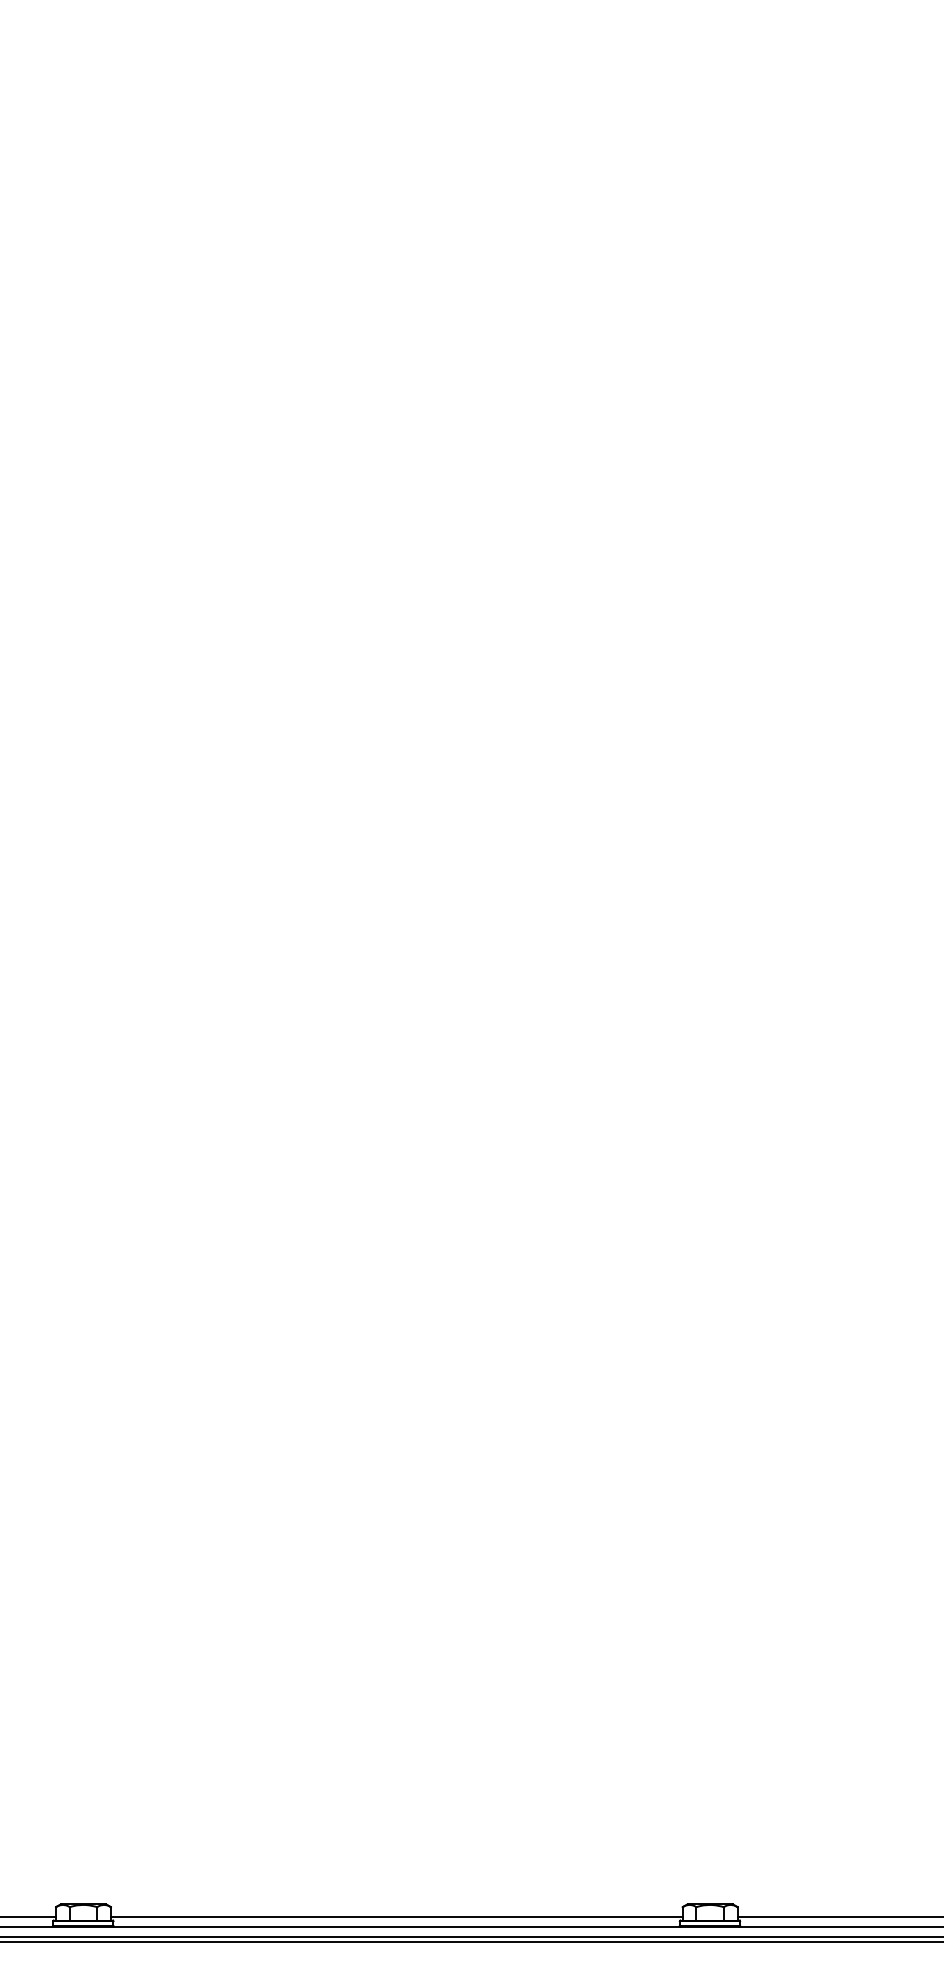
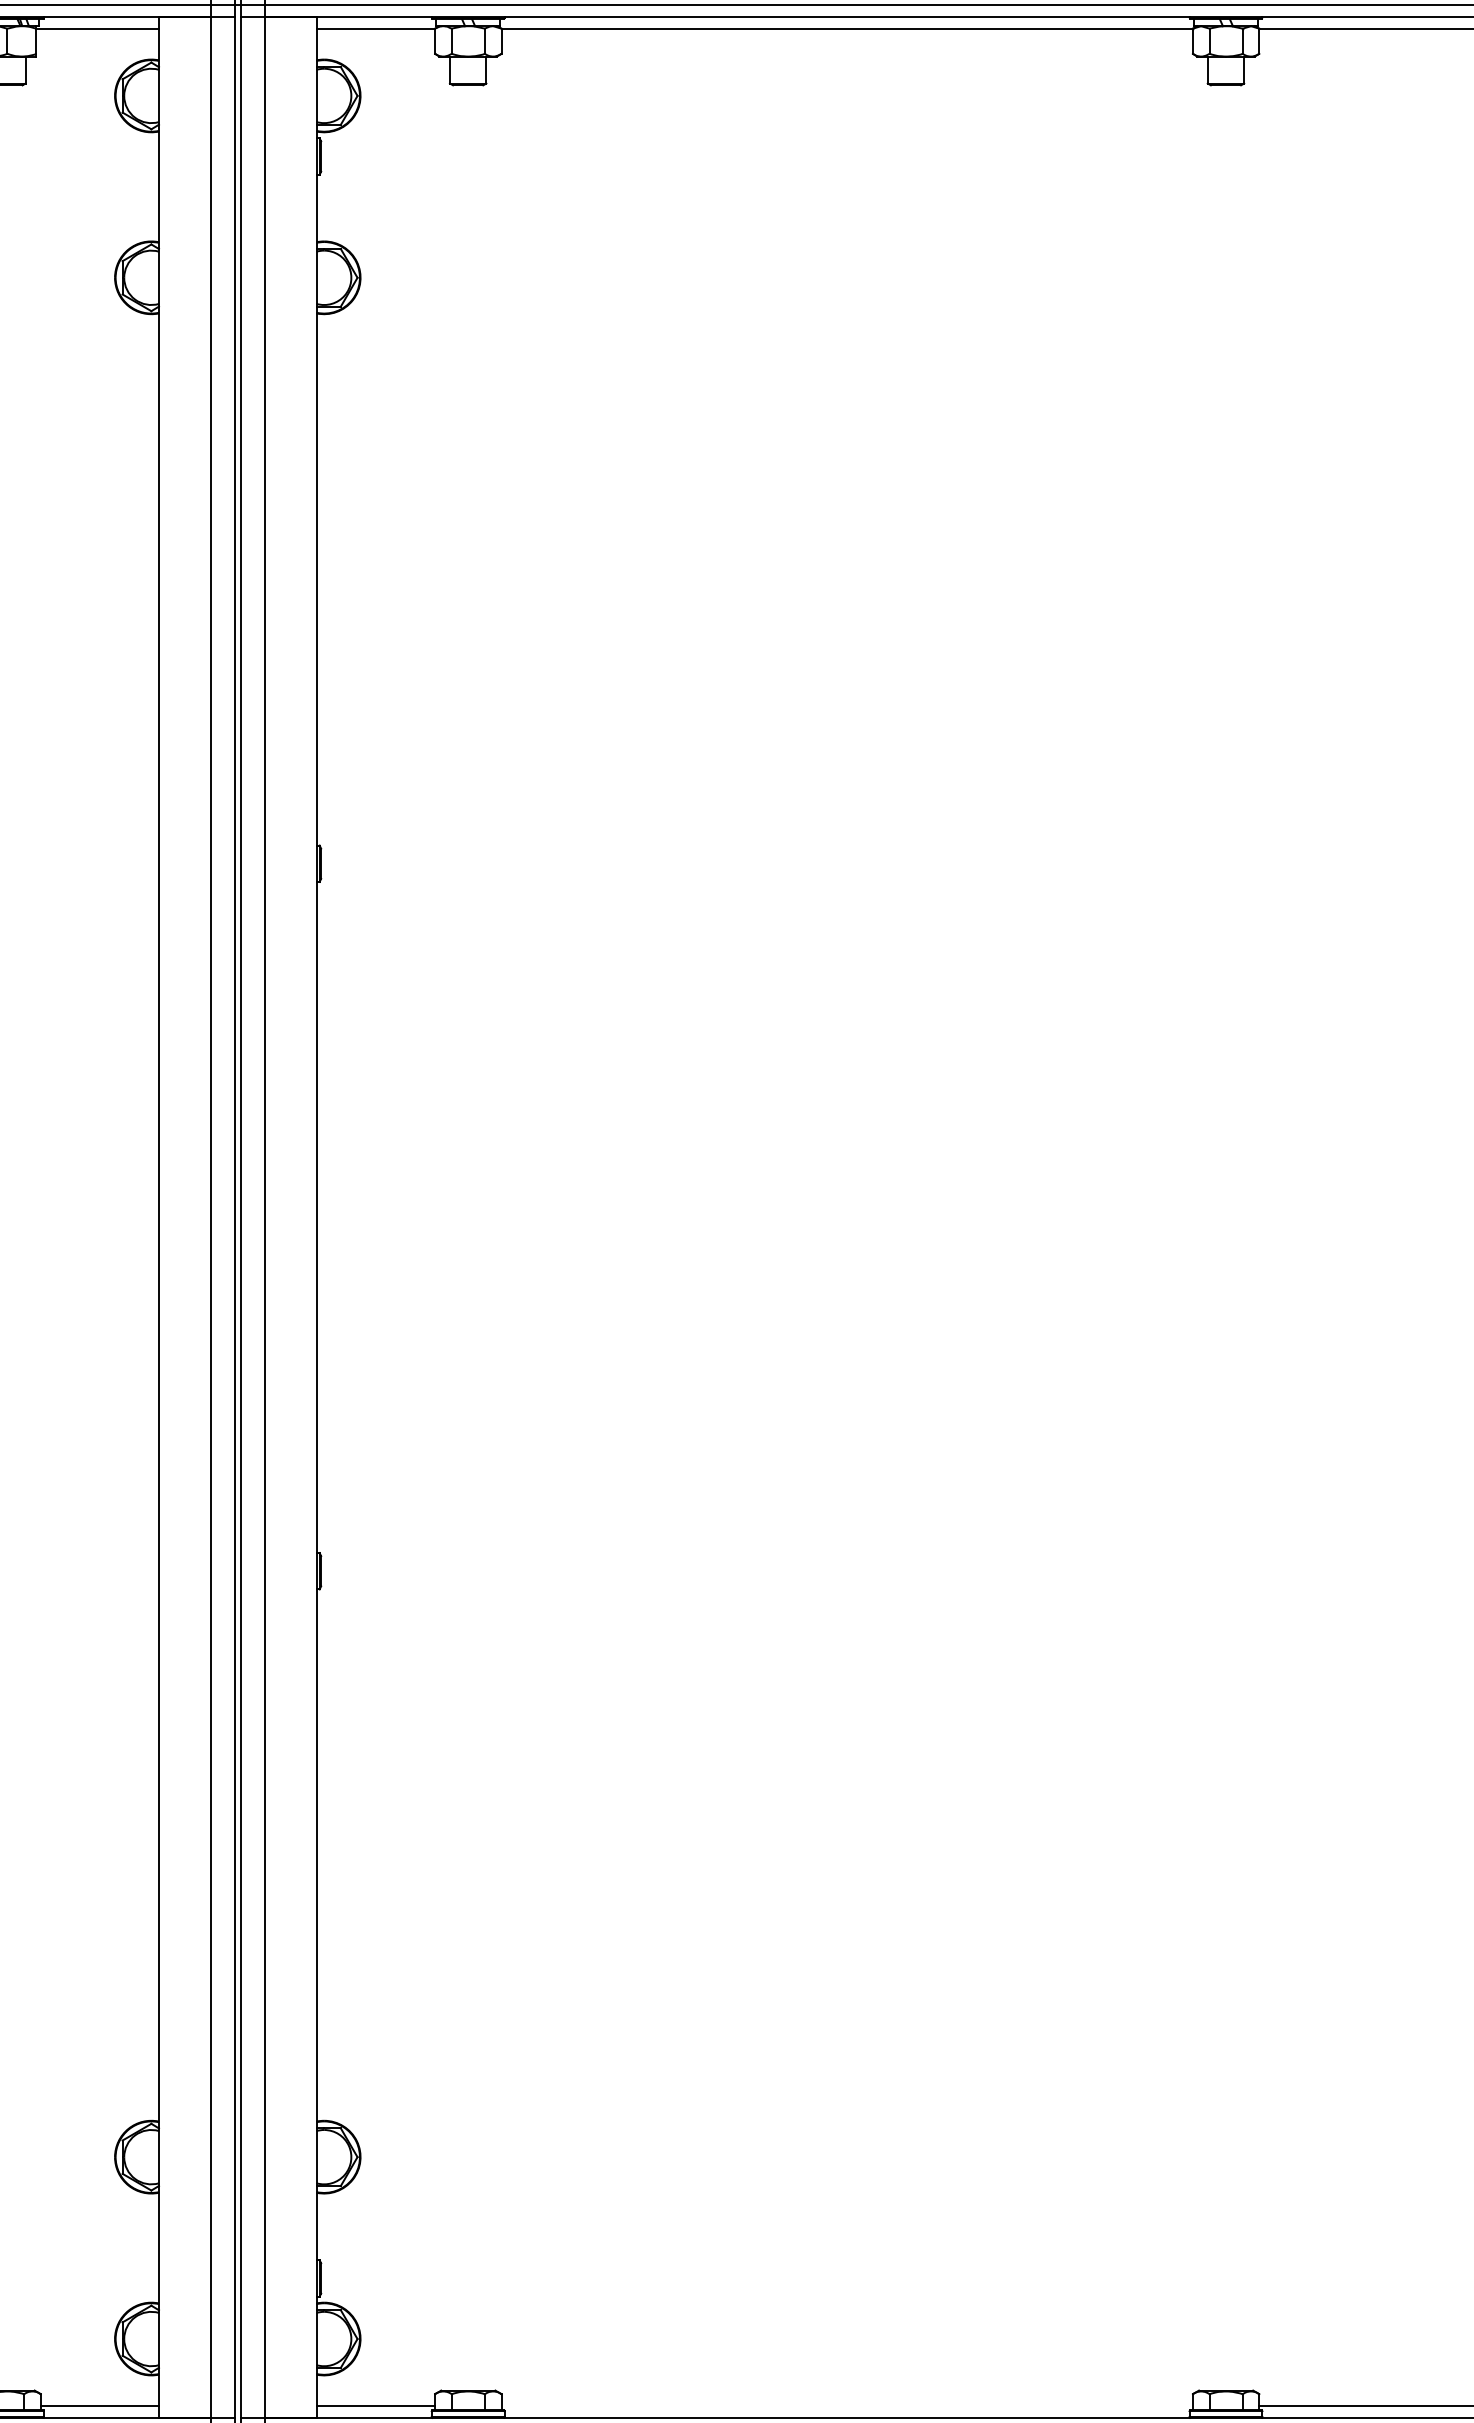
line: (396, 1916) -> (846, 2405), removed

